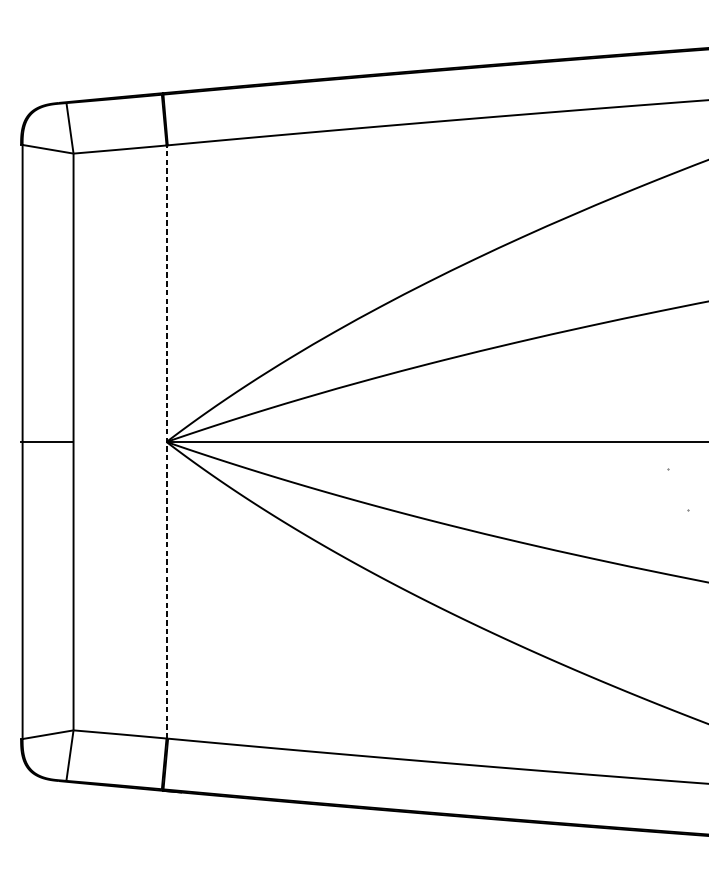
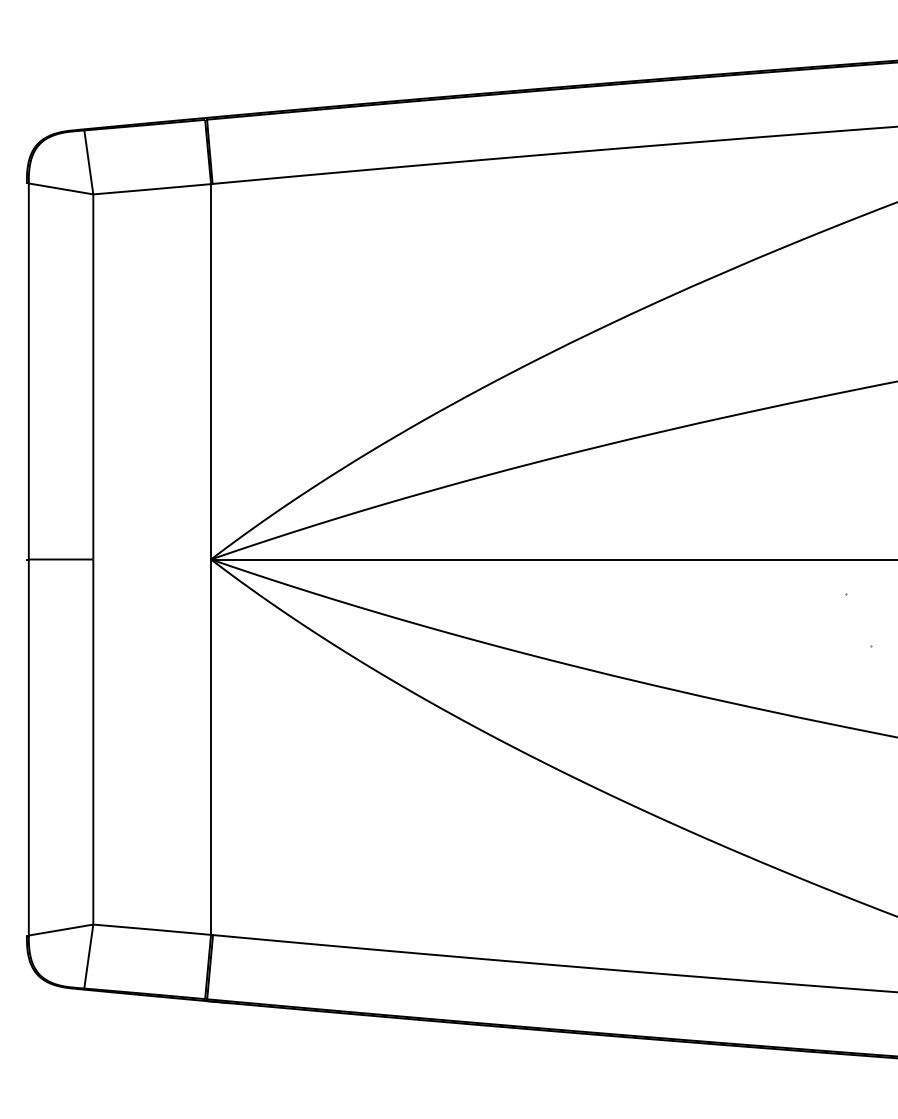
line: (166, 442) -> (211, 559), dashed -> solid

